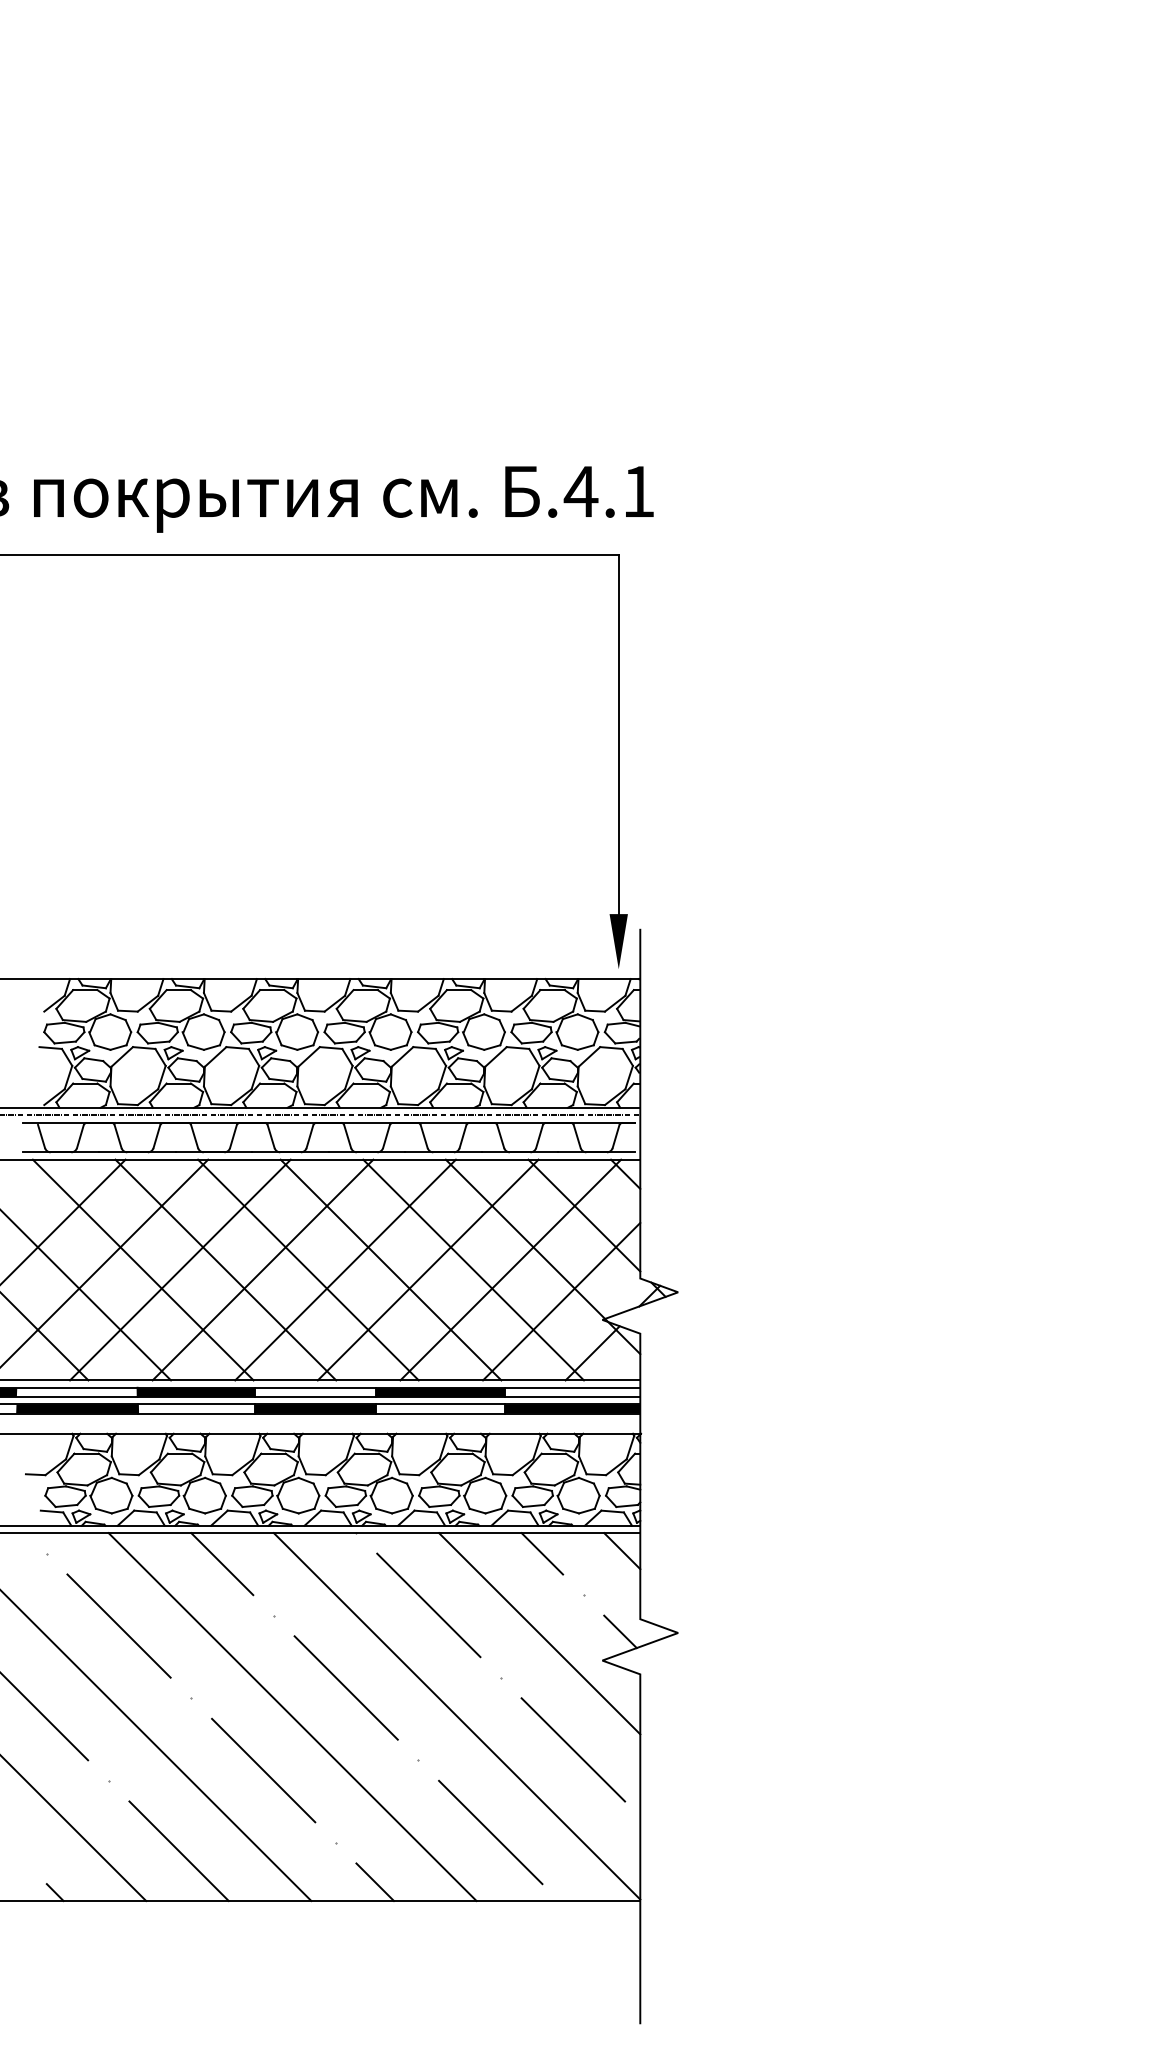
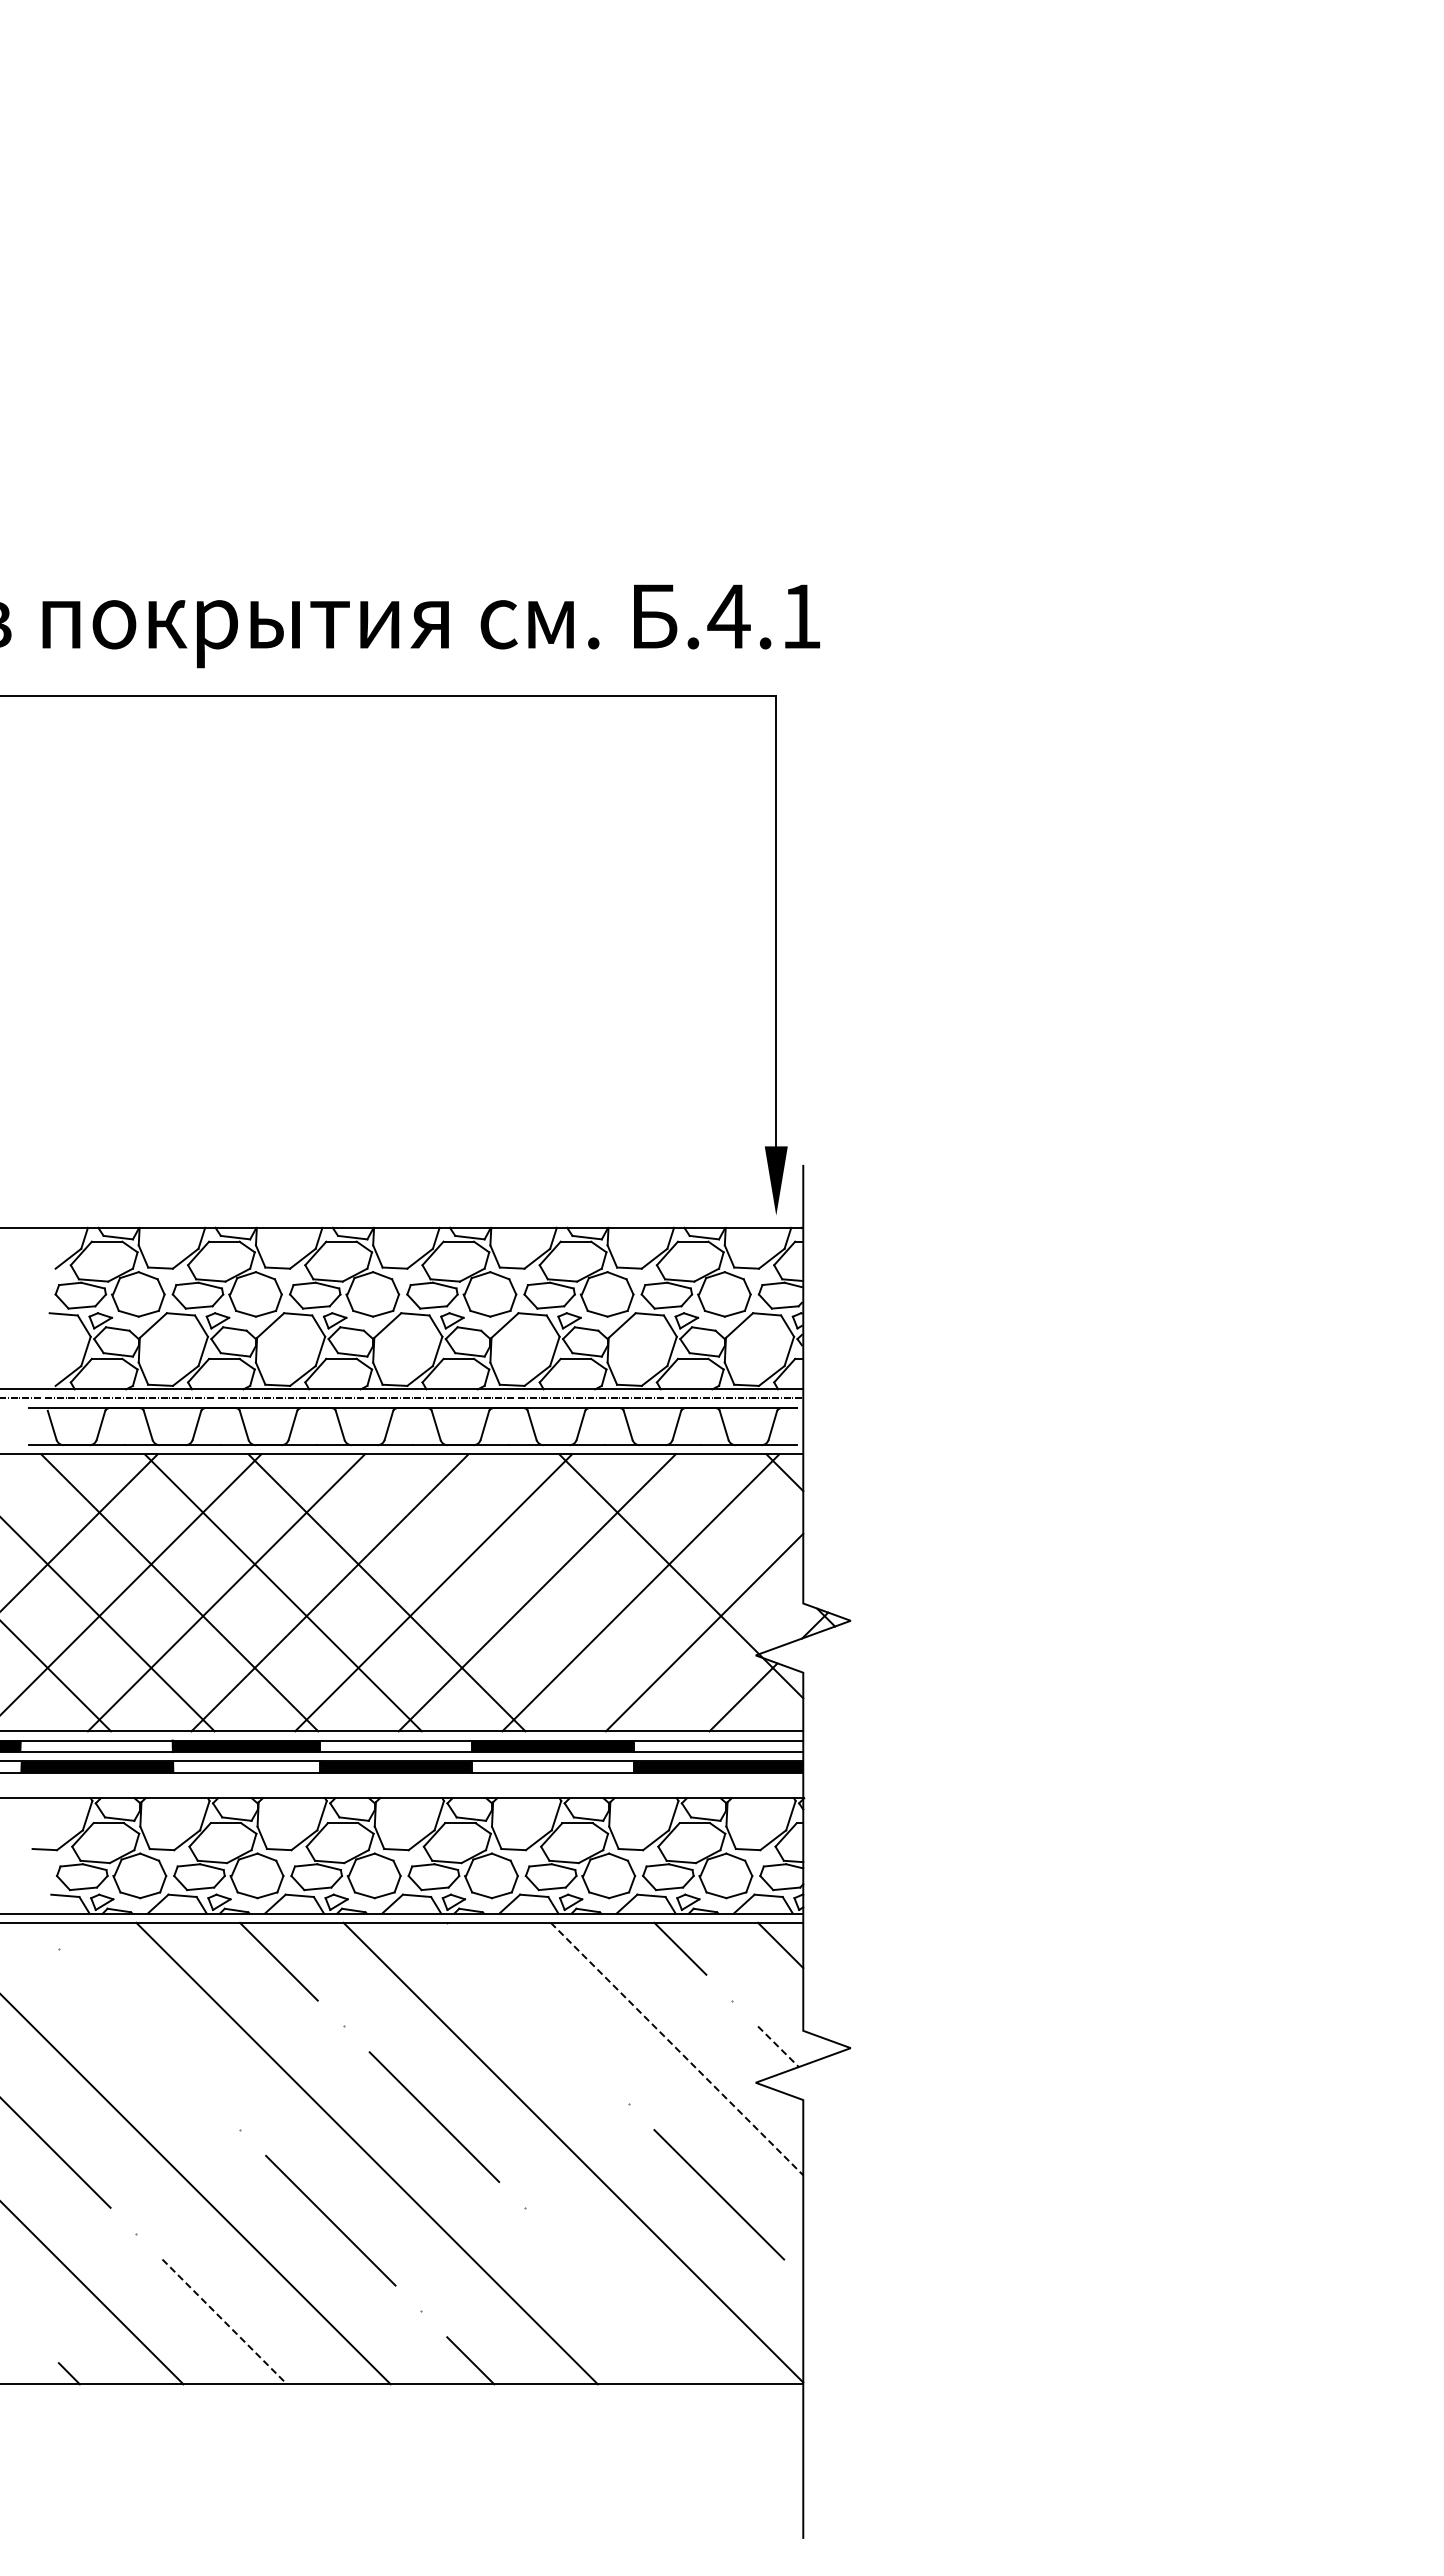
line: (583, 1215) -> (732, 1524), removed
line: (390, 1269) -> (490, 1592), removed
line: (473, 1269) -> (593, 1592), removed
line: (428, 1605) -> (537, 2013), removed
line: (119, 1626) -> (149, 2039), removed
line: (620, 1631) -> (778, 2046), solid -> dashed
line: (540, 1634) -> (677, 2049), solid -> dashed
line: (490, 1832) -> (615, 2298), removed
line: (179, 1851) -> (225, 2322), solid -> dashed

